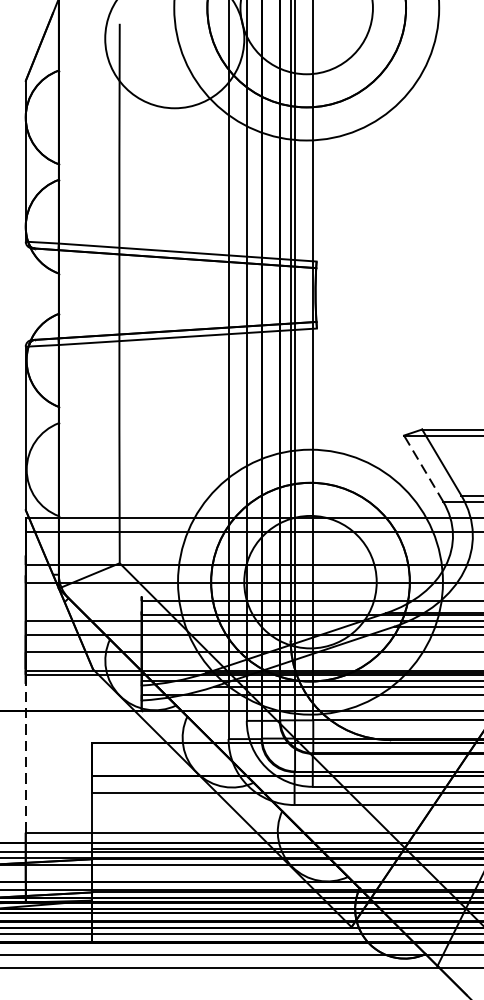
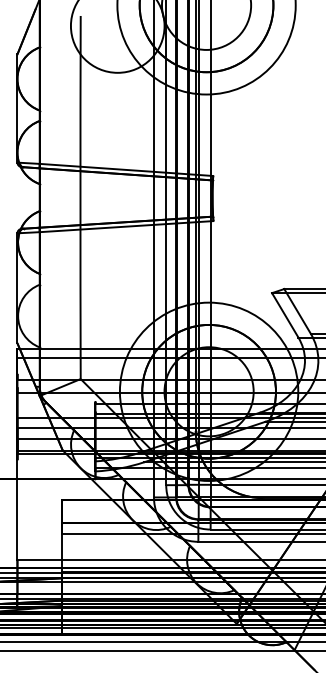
line: (423, 468) -> (285, 315), dashed -> solid
line: (25, 752) -> (17, 506), dashed -> solid

